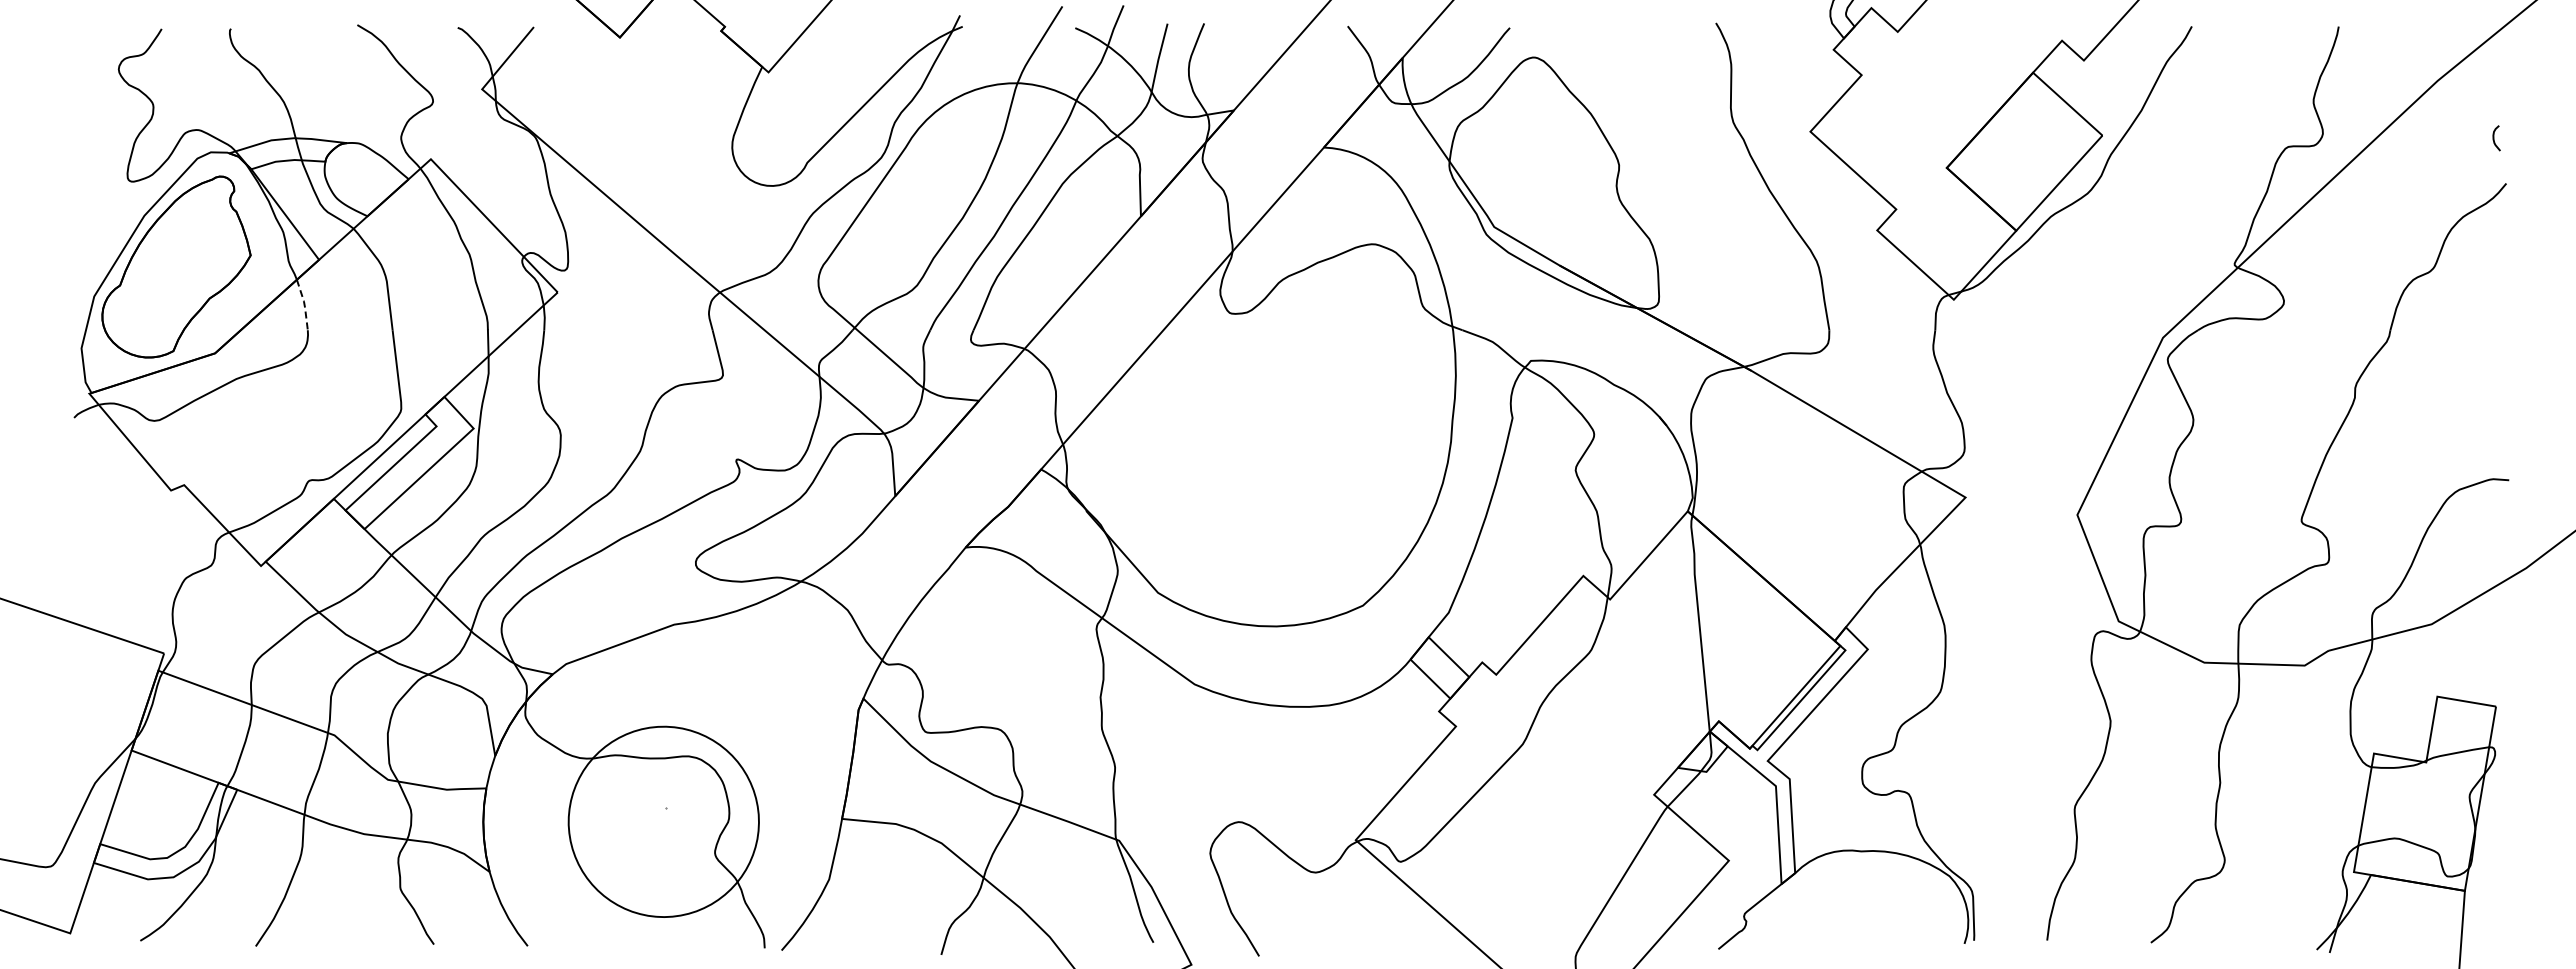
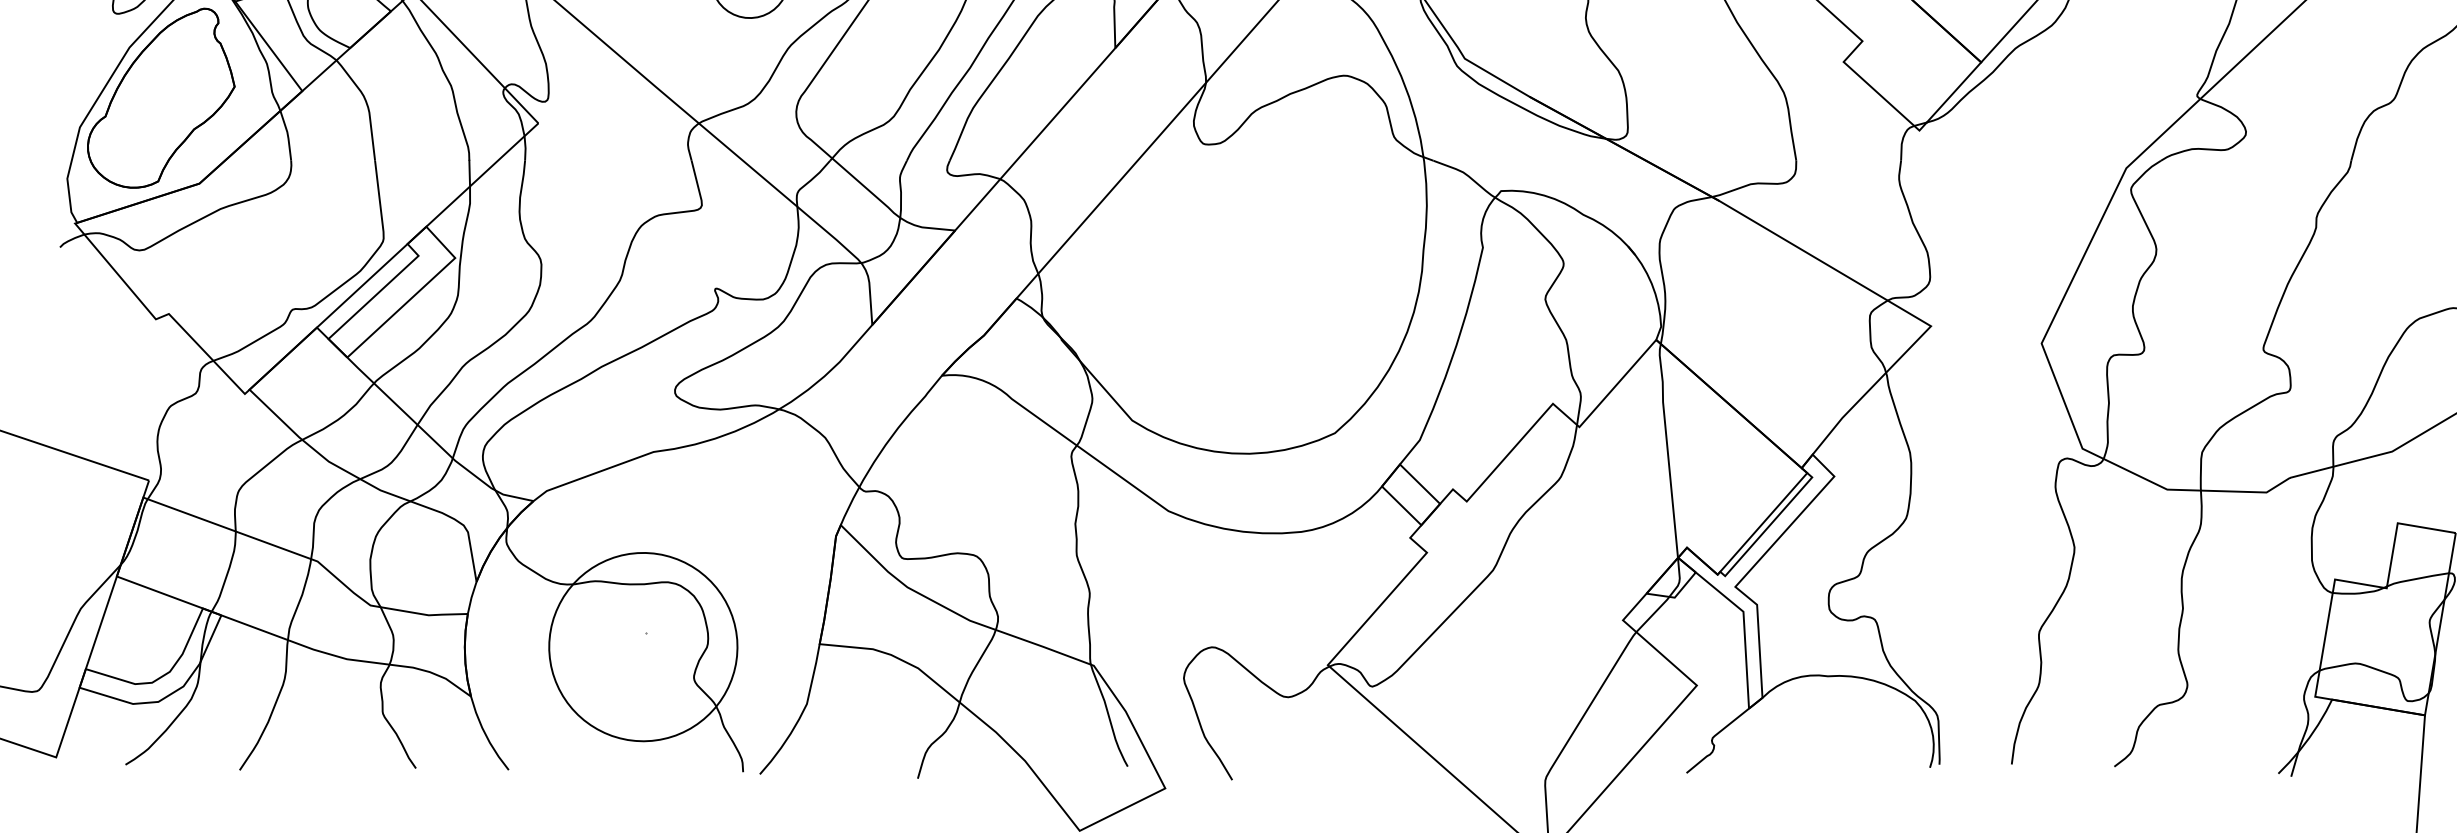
line: (304, 304) -> (287, 135), dashed -> solid

